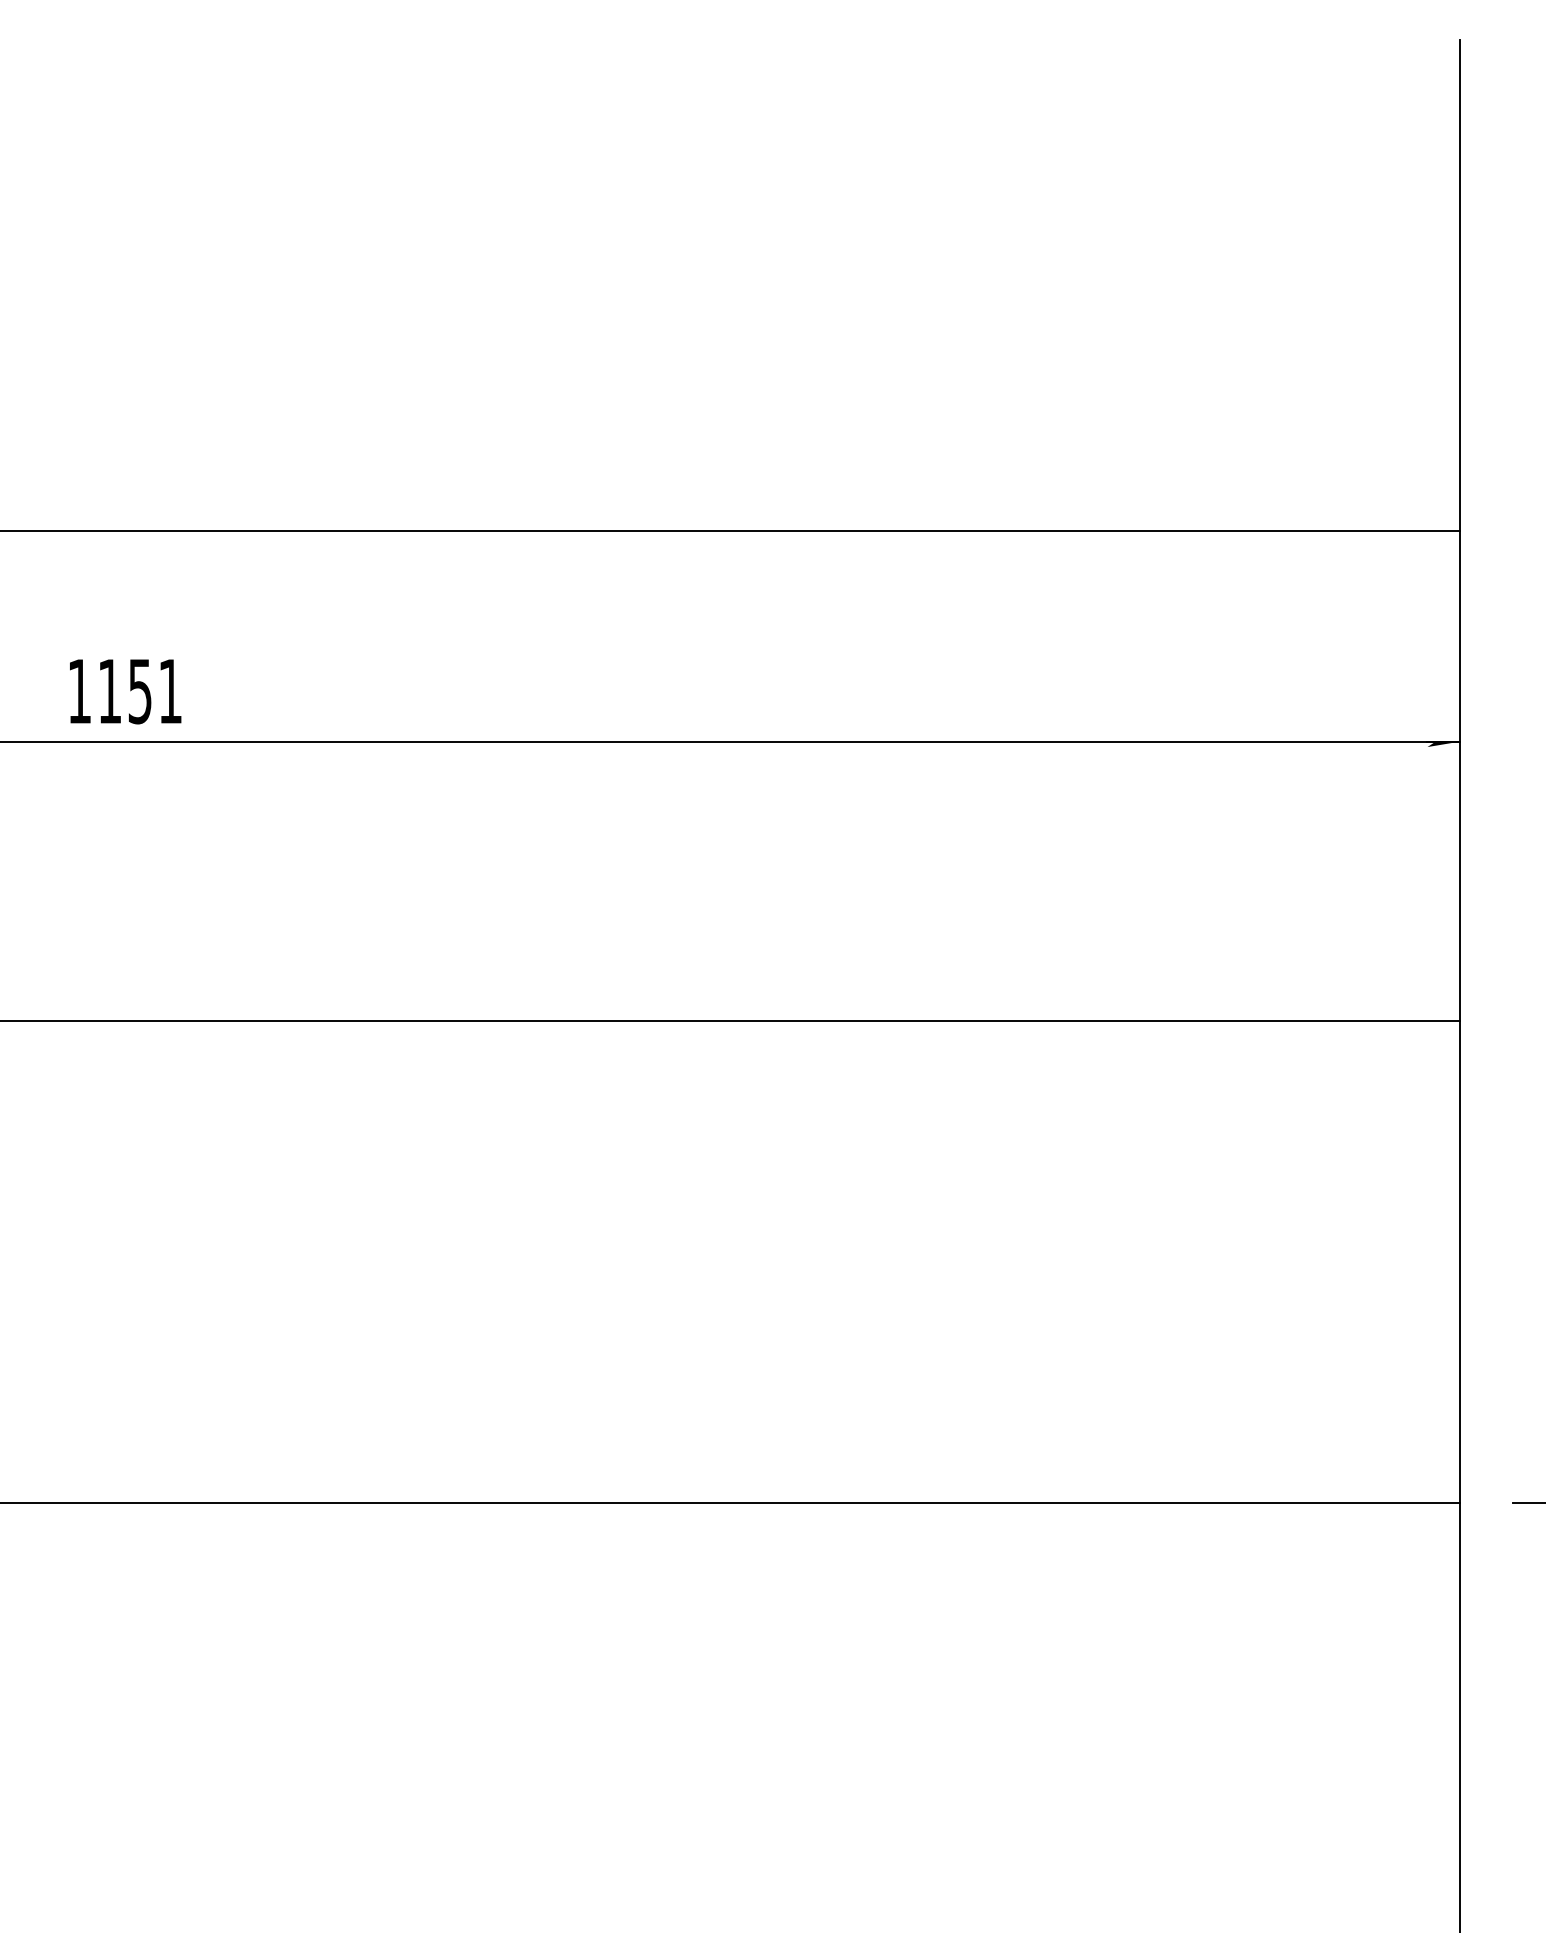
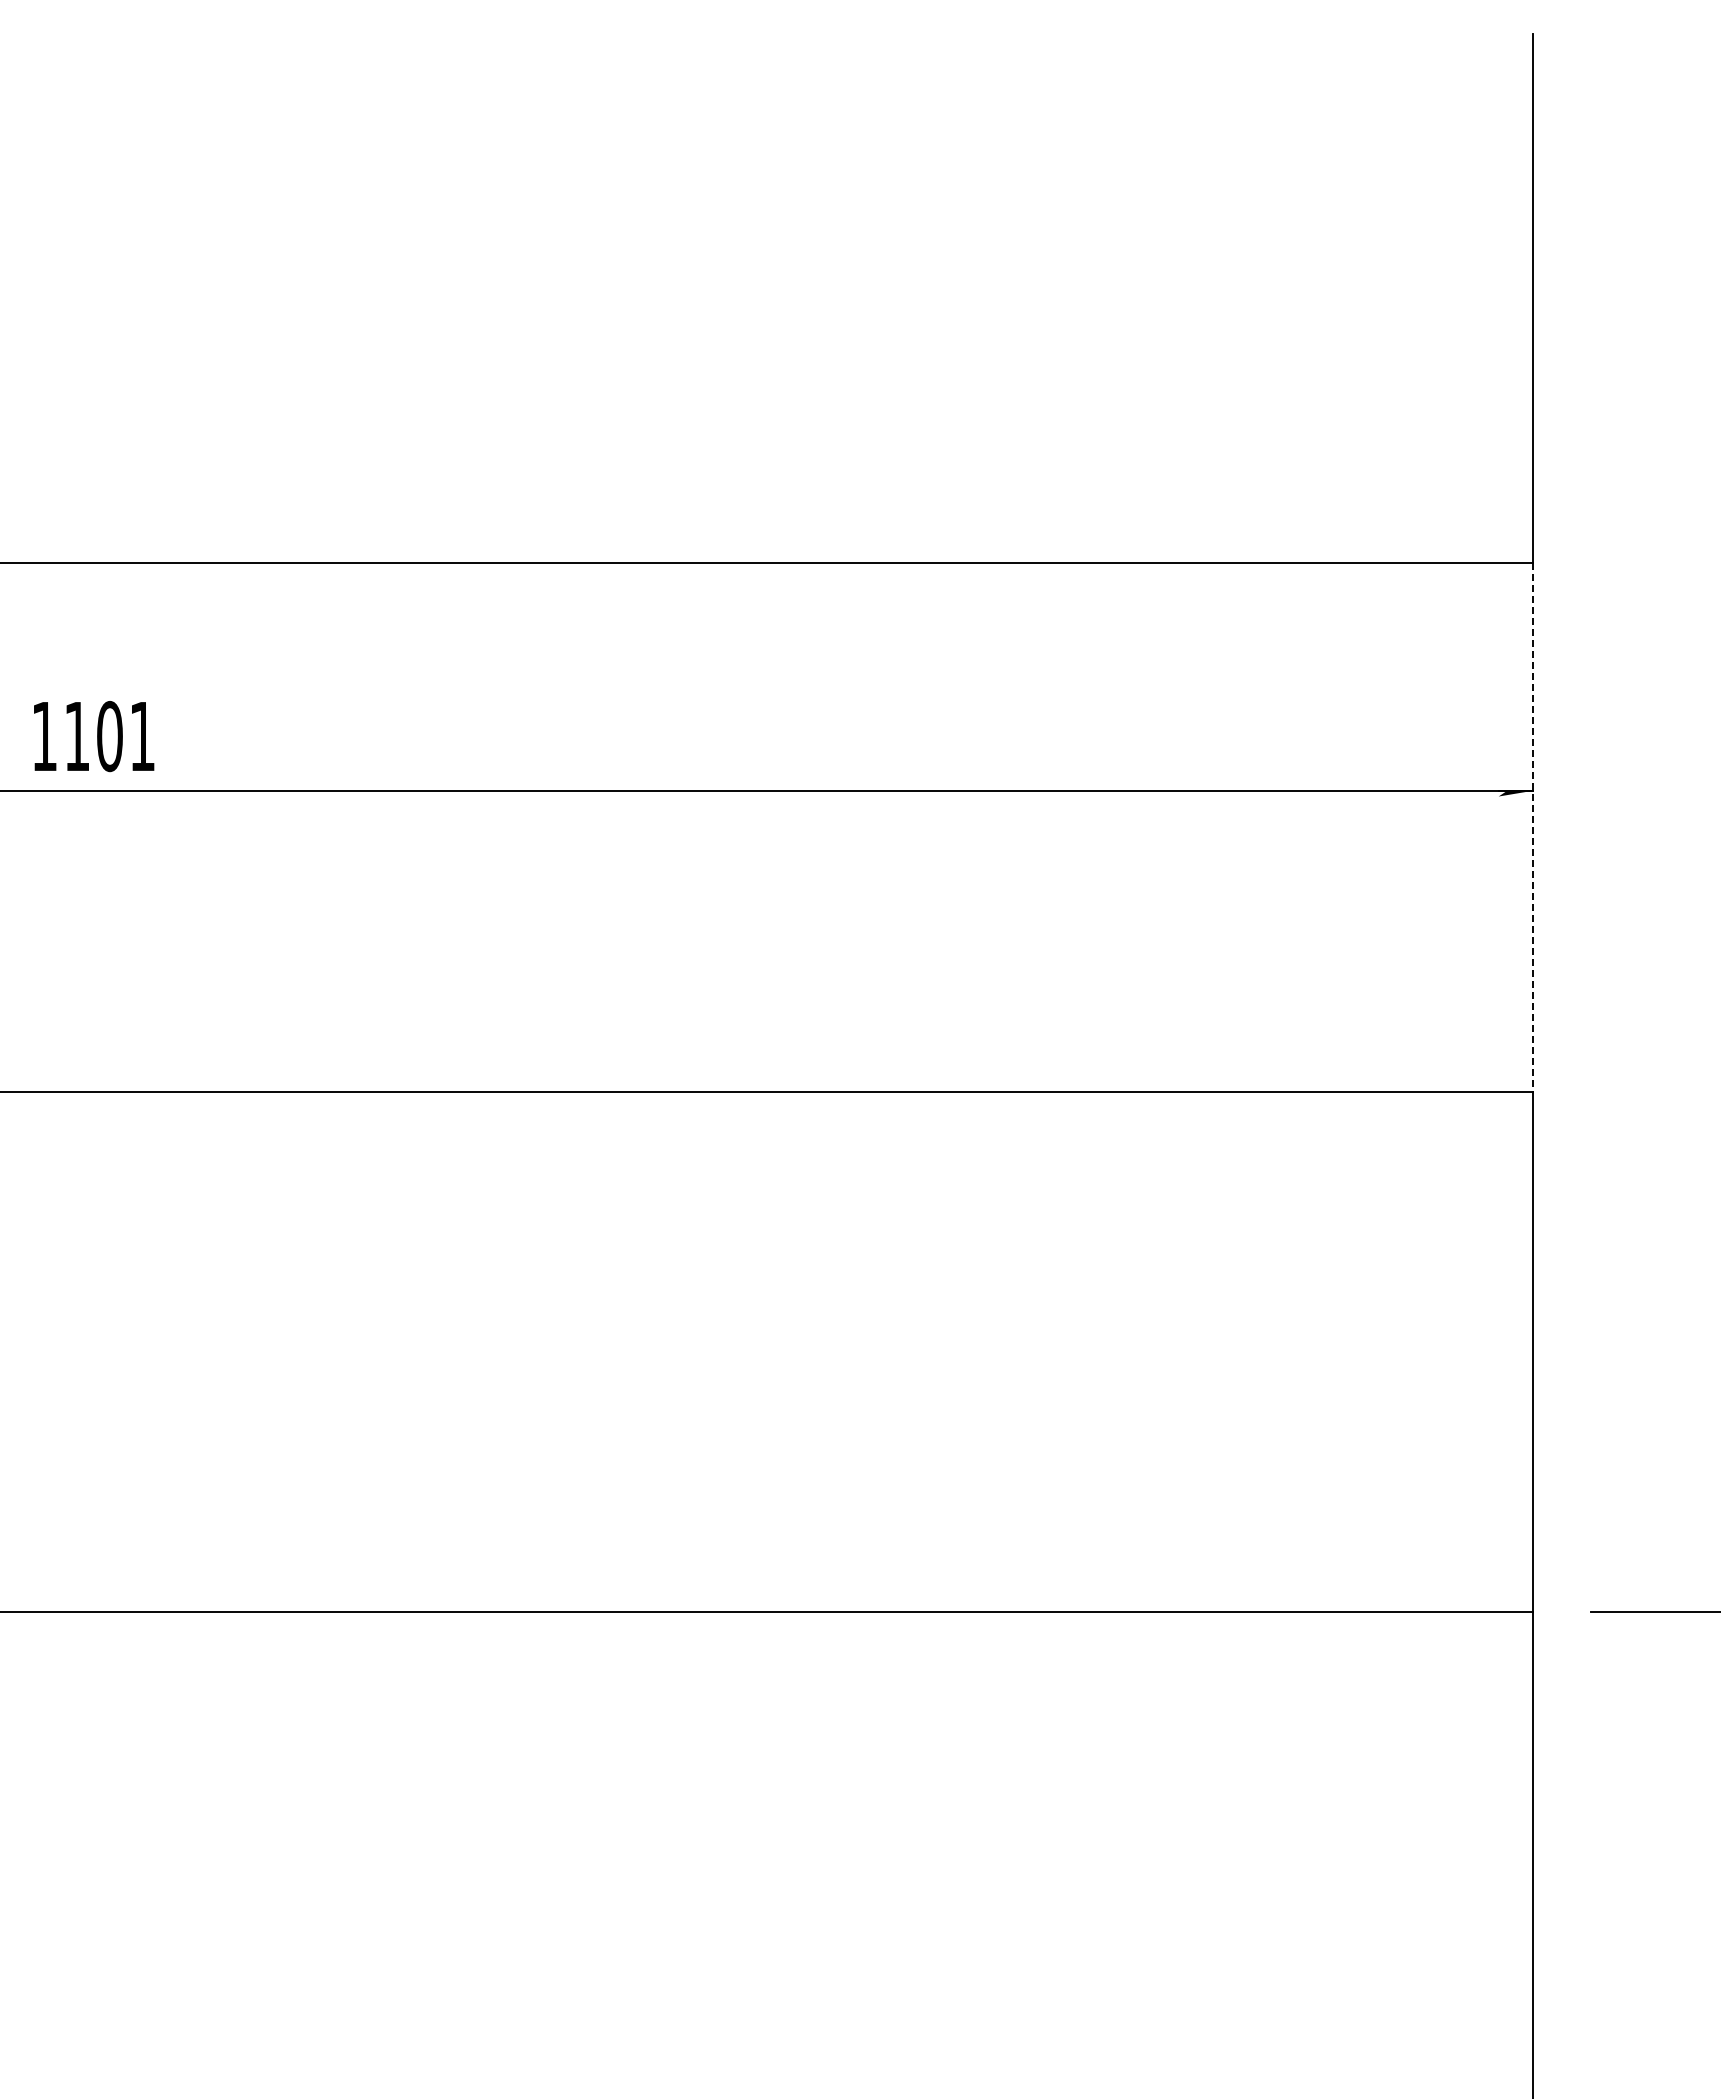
text: (139, 691) -> (109, 736), 1151 -> 1101
line: (1459, 775) -> (1533, 827), solid -> dashed

